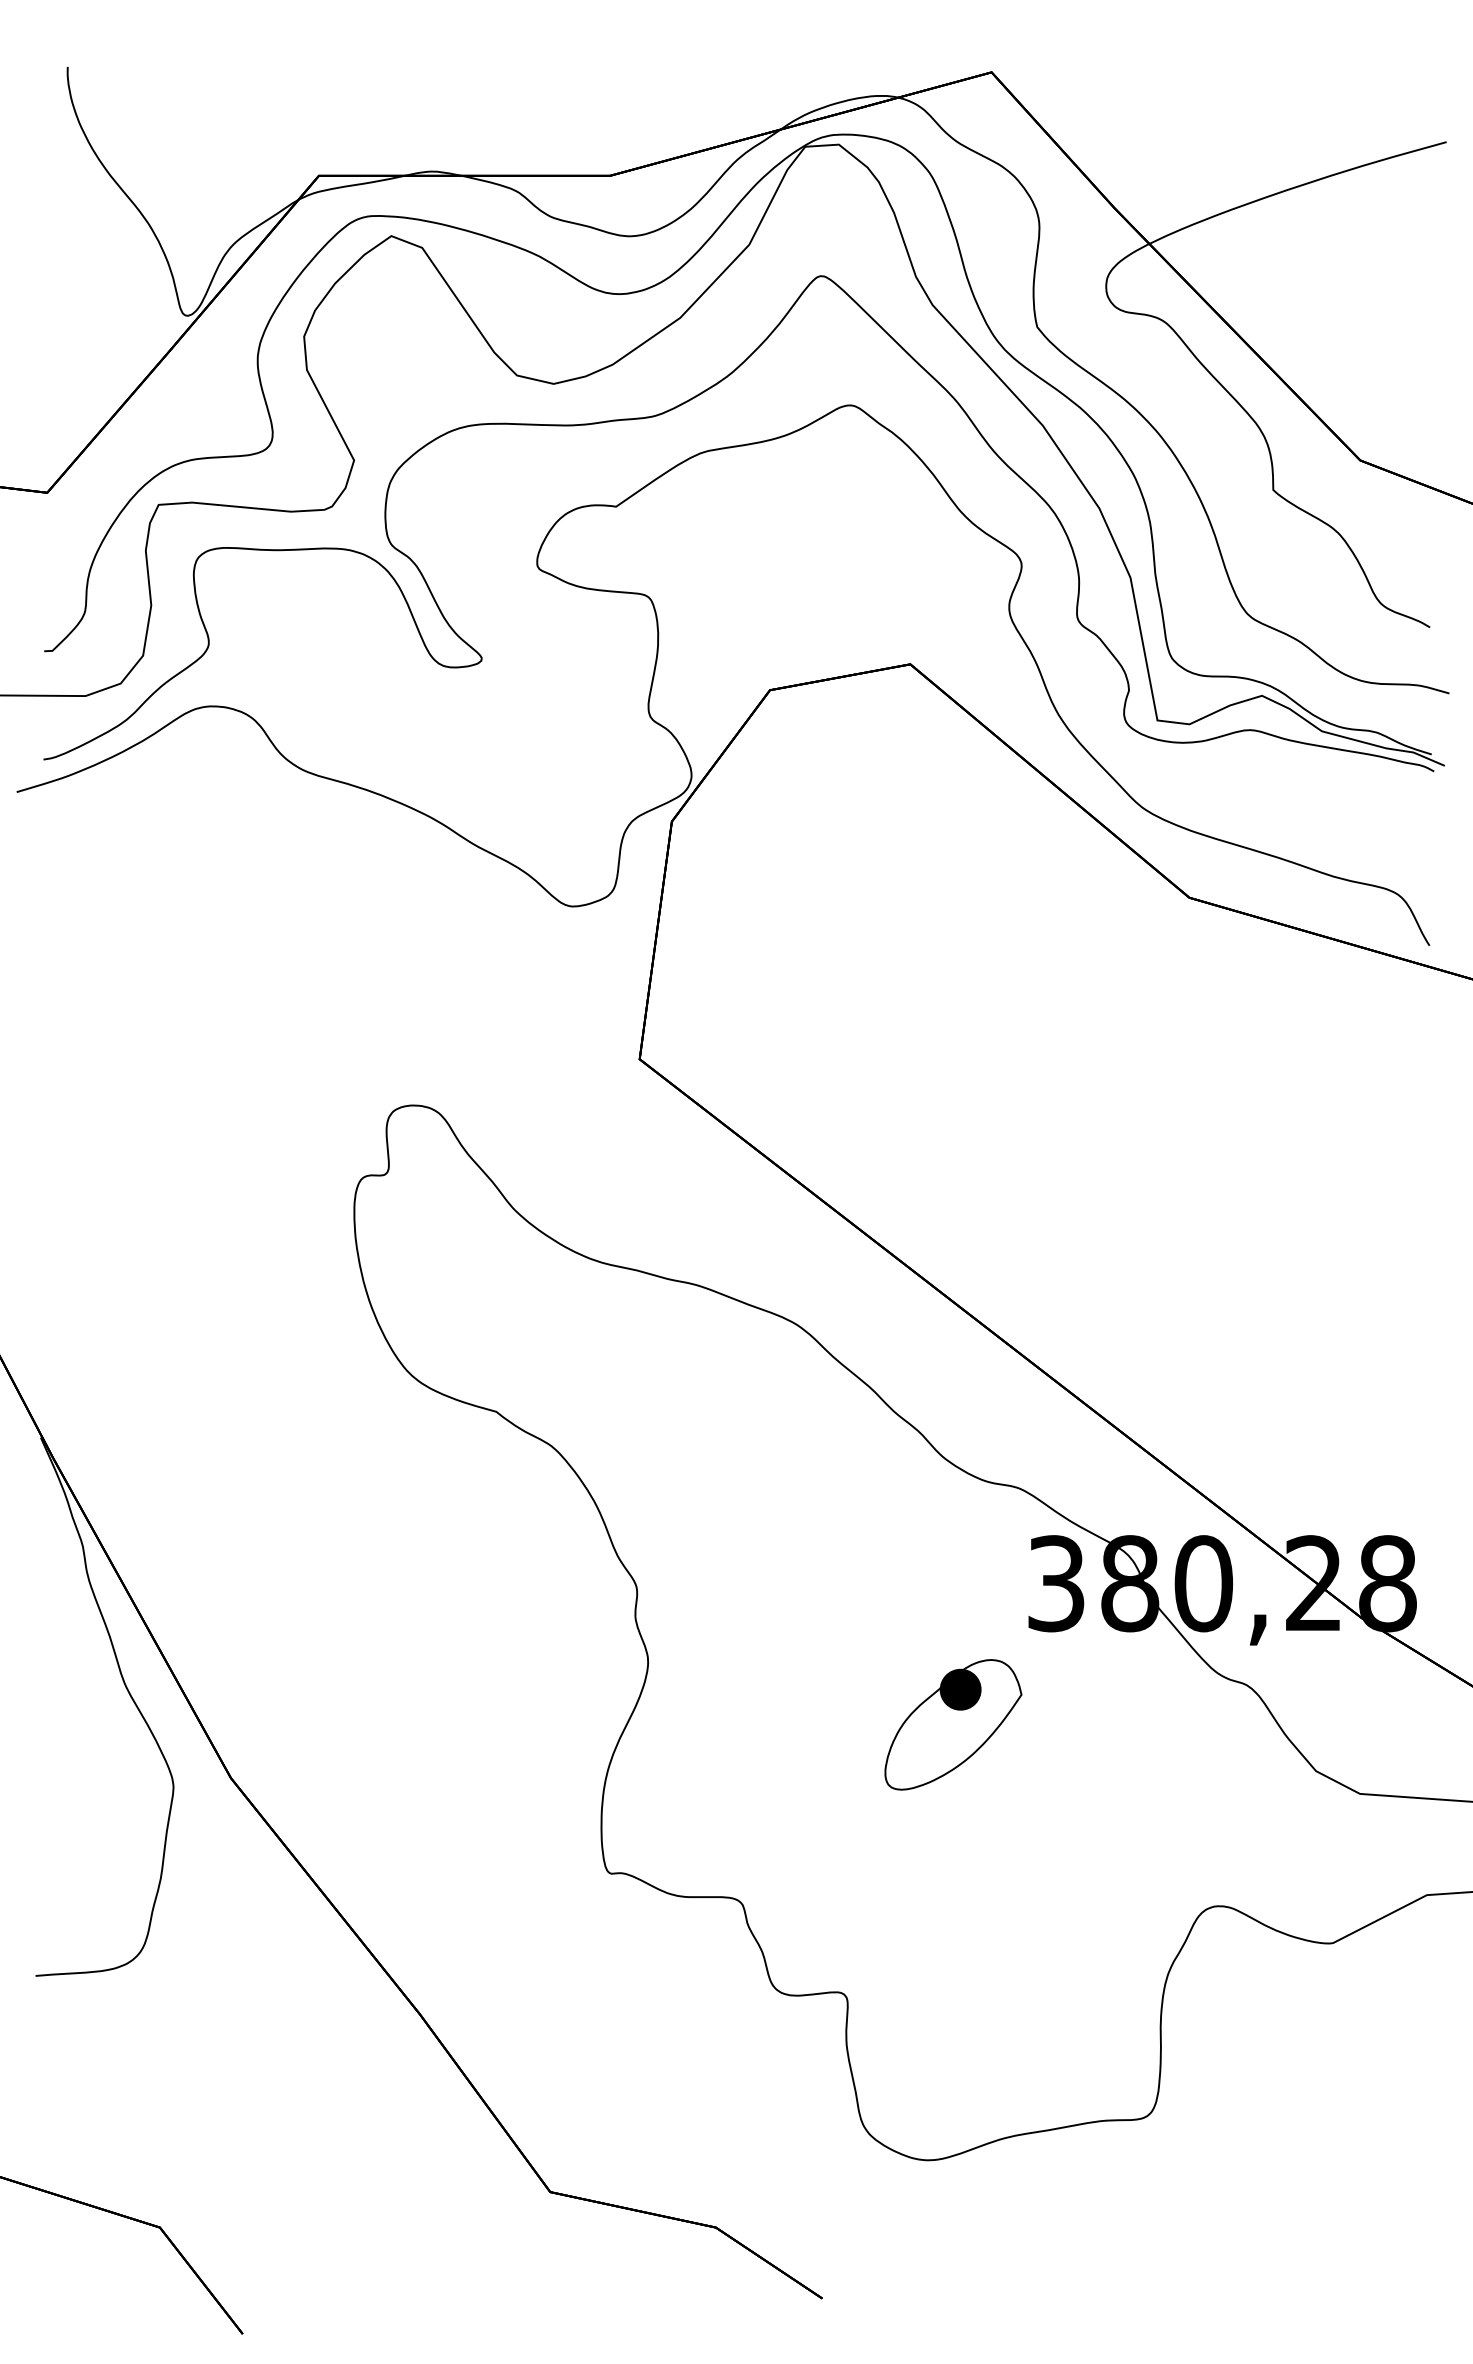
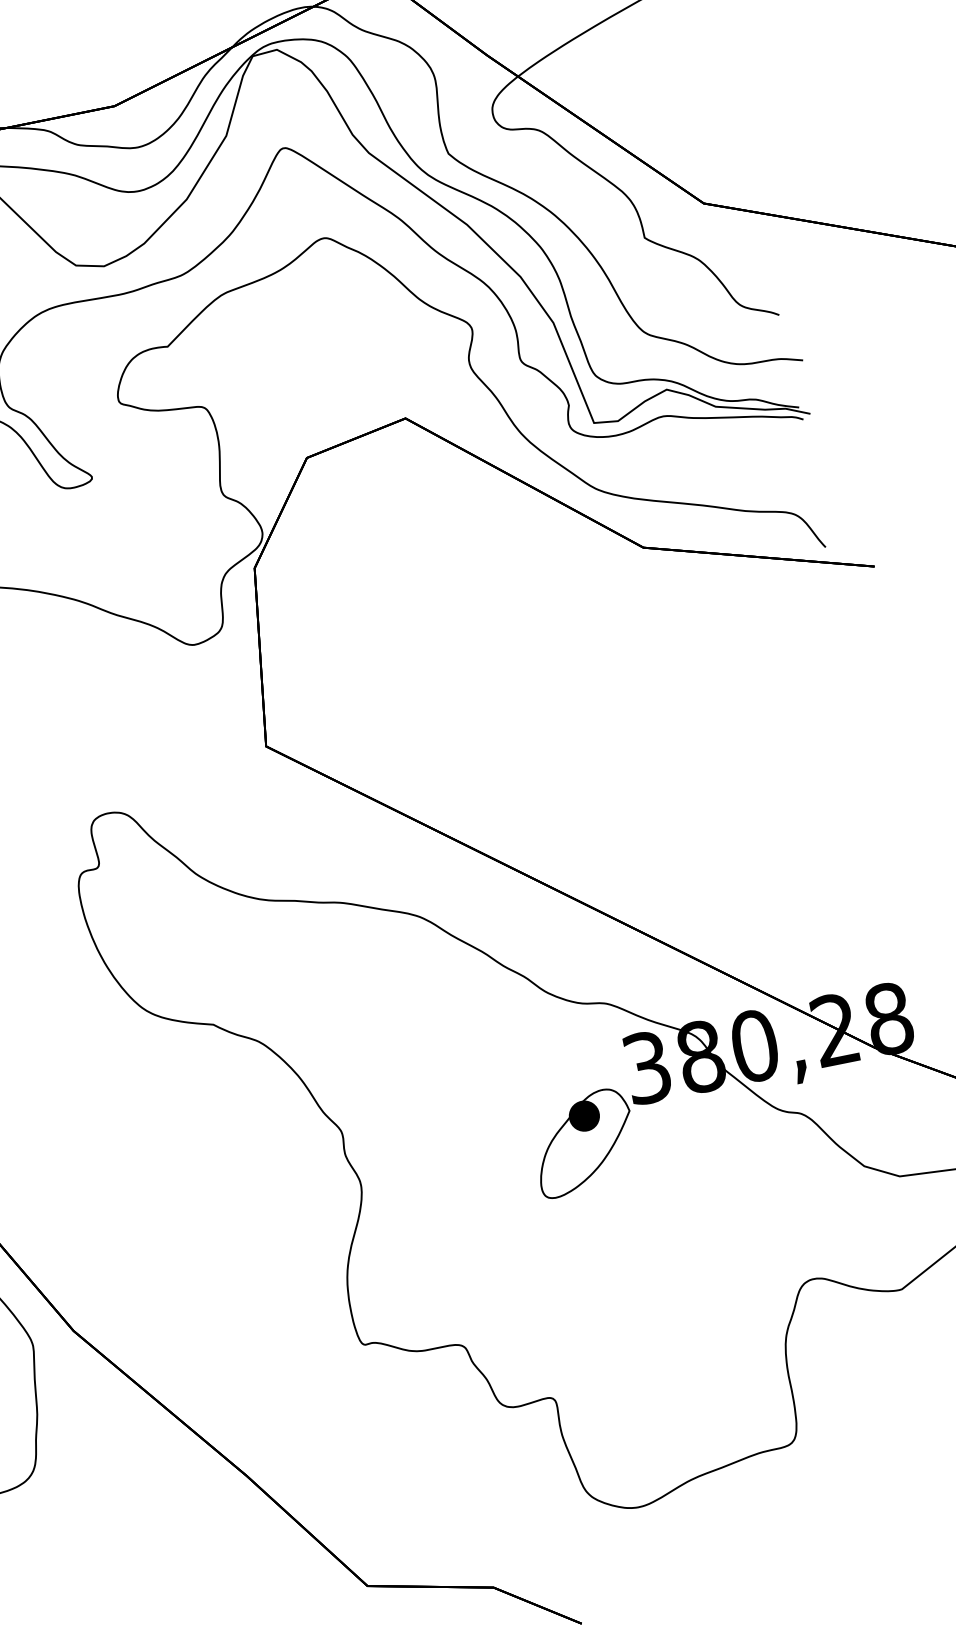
part: (953, 1724) -> (584, 1142), moved

